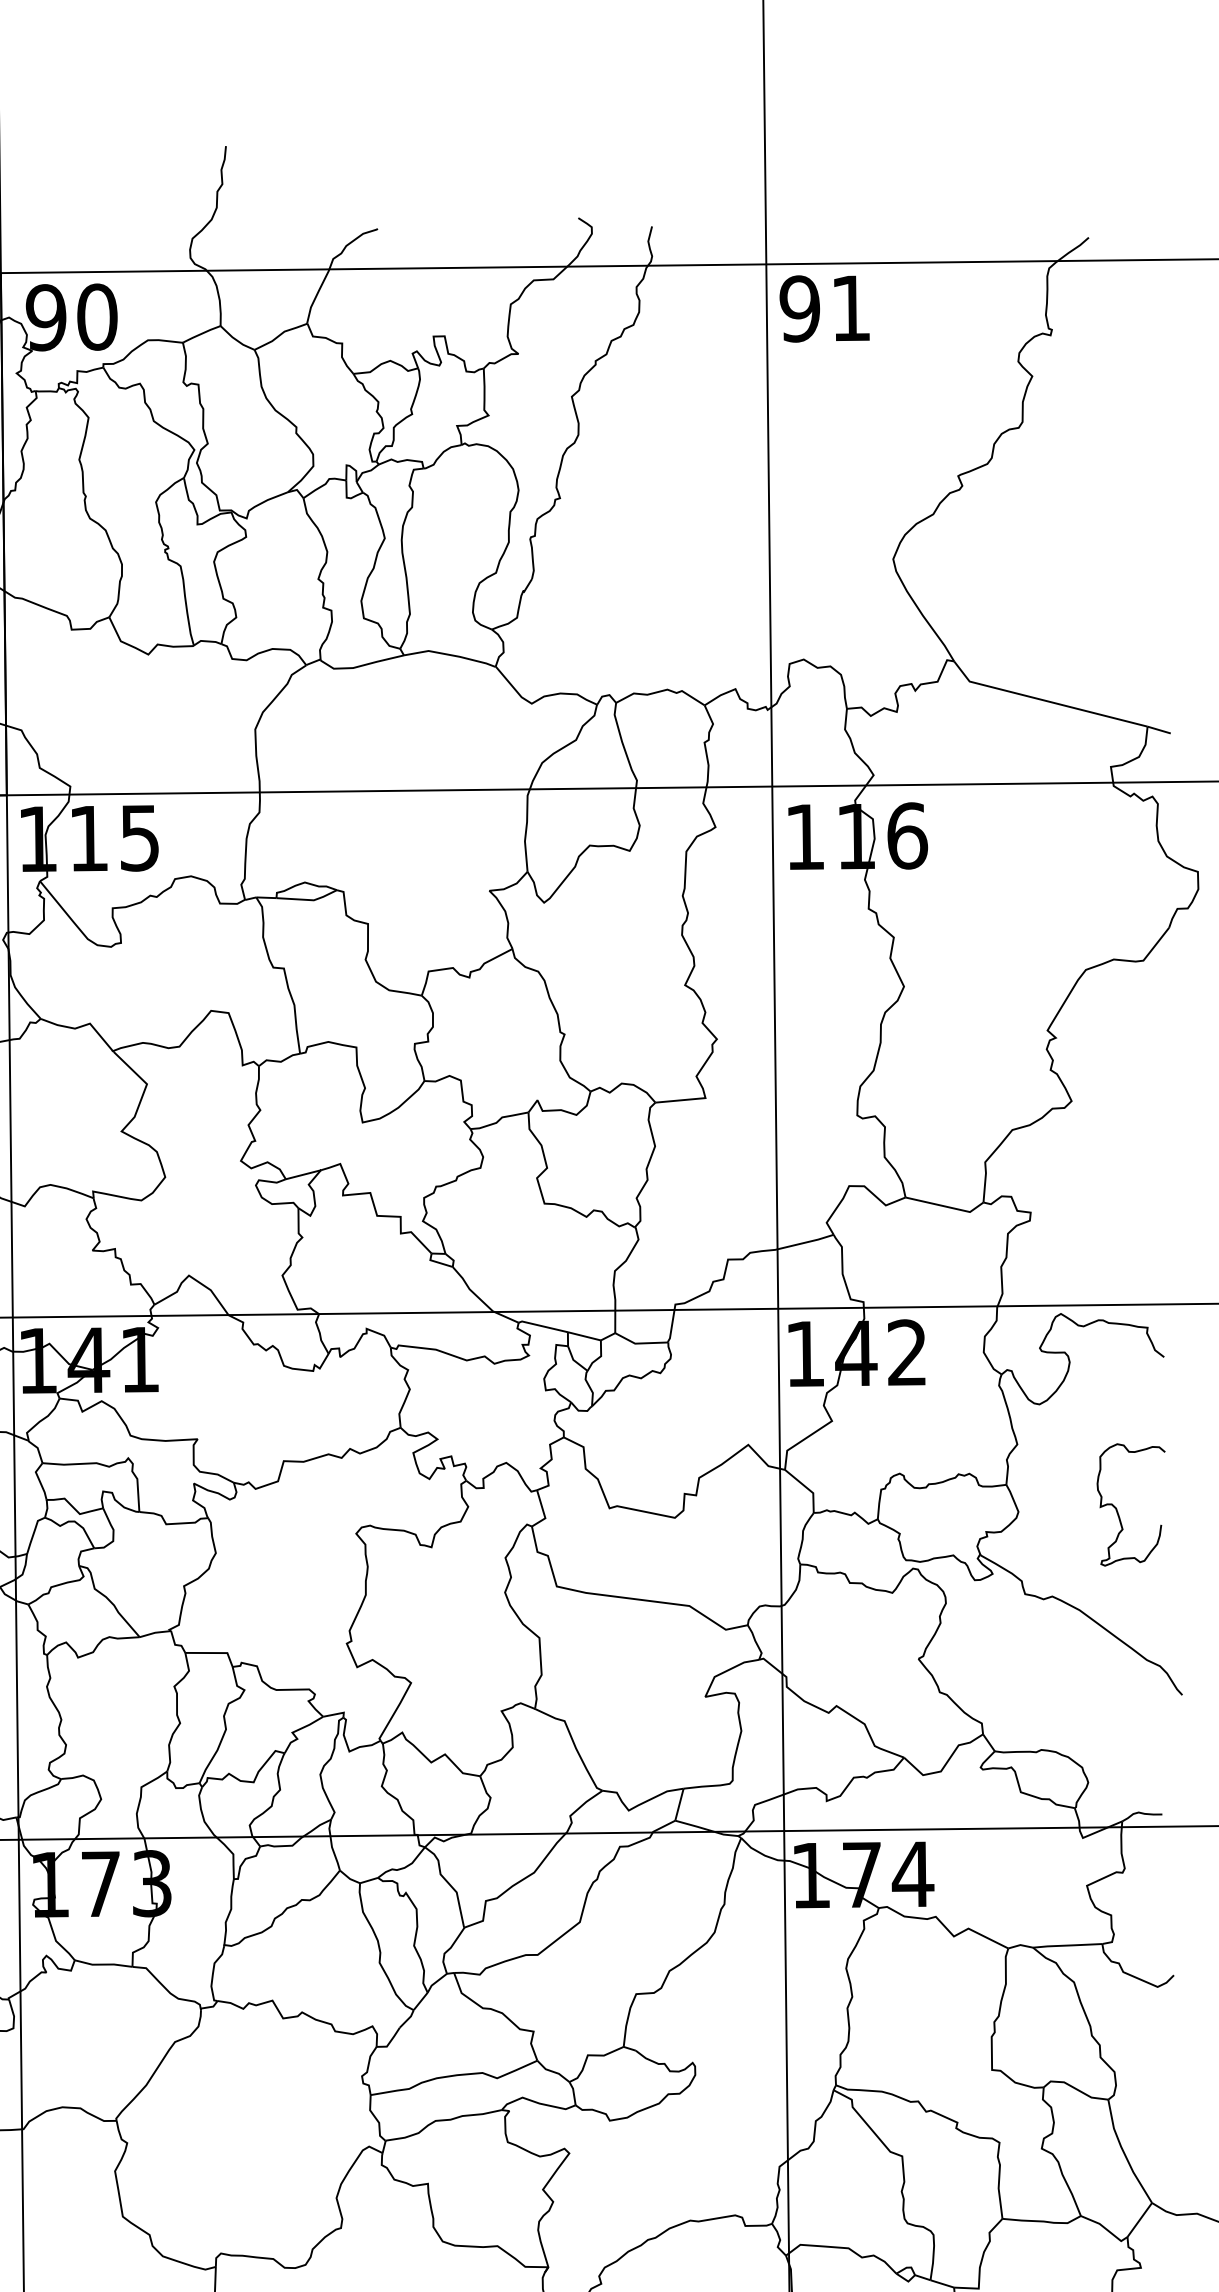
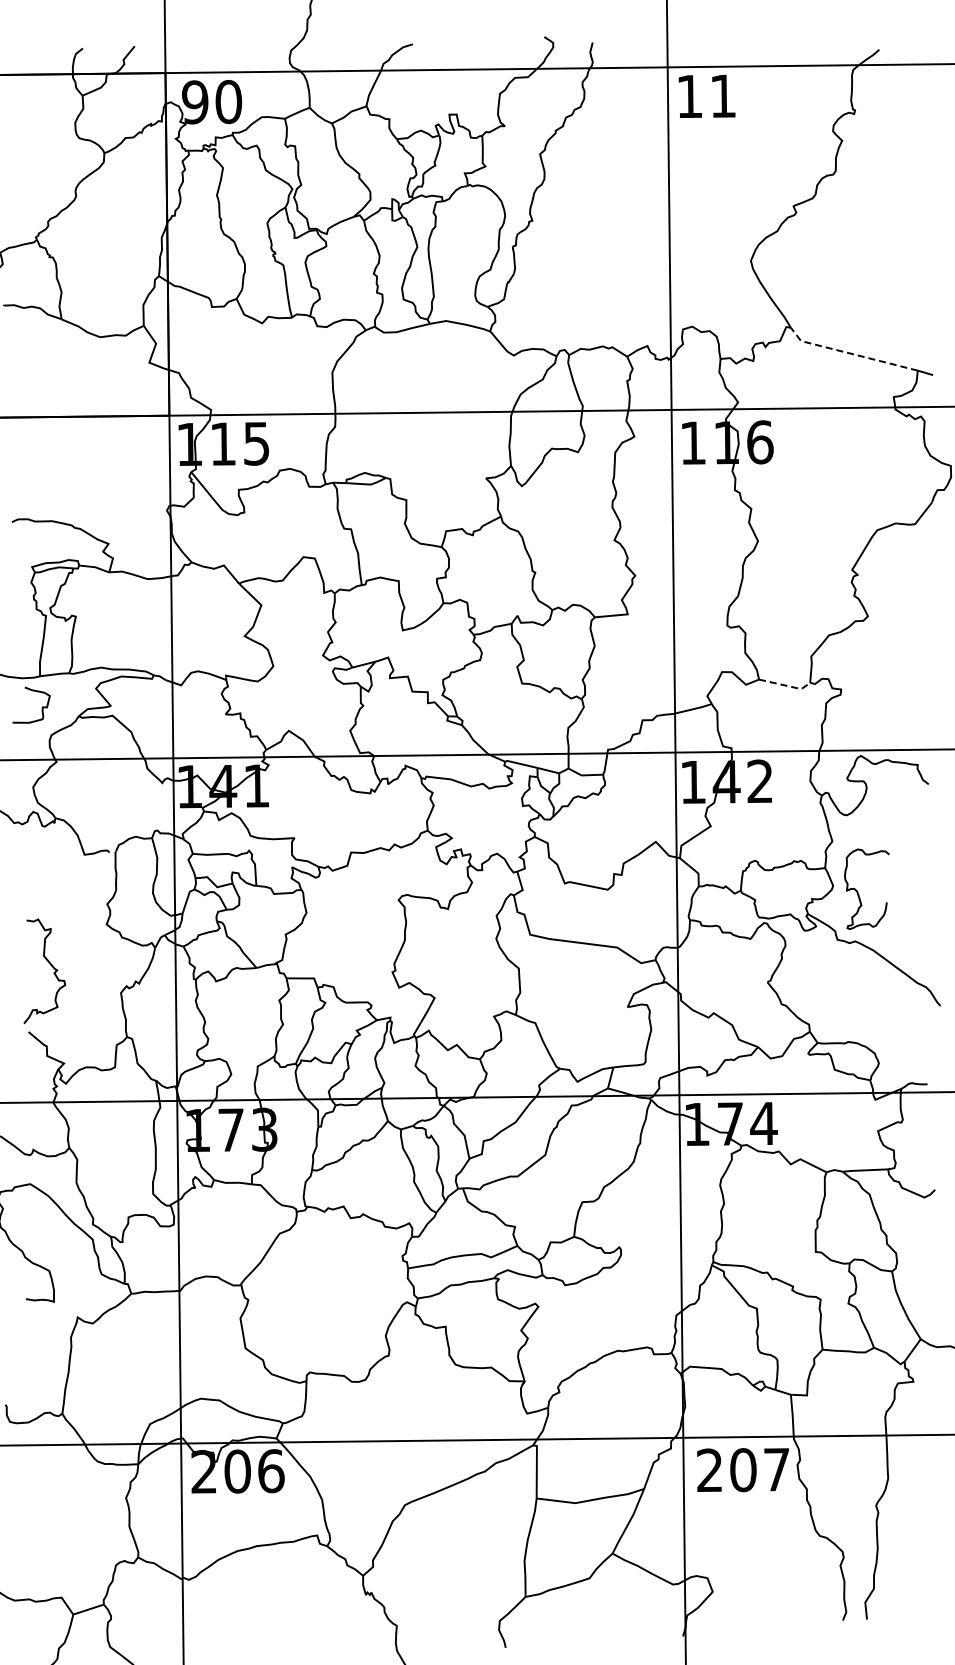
text: (799, 308) -> (689, 96), 91 -> 11
line: (1044, 700) -> (850, 353), solid -> dashed
line: (945, 1206) -> (785, 685), solid -> dashed
curve: (1118, 1508) -> (858, 891), moved

